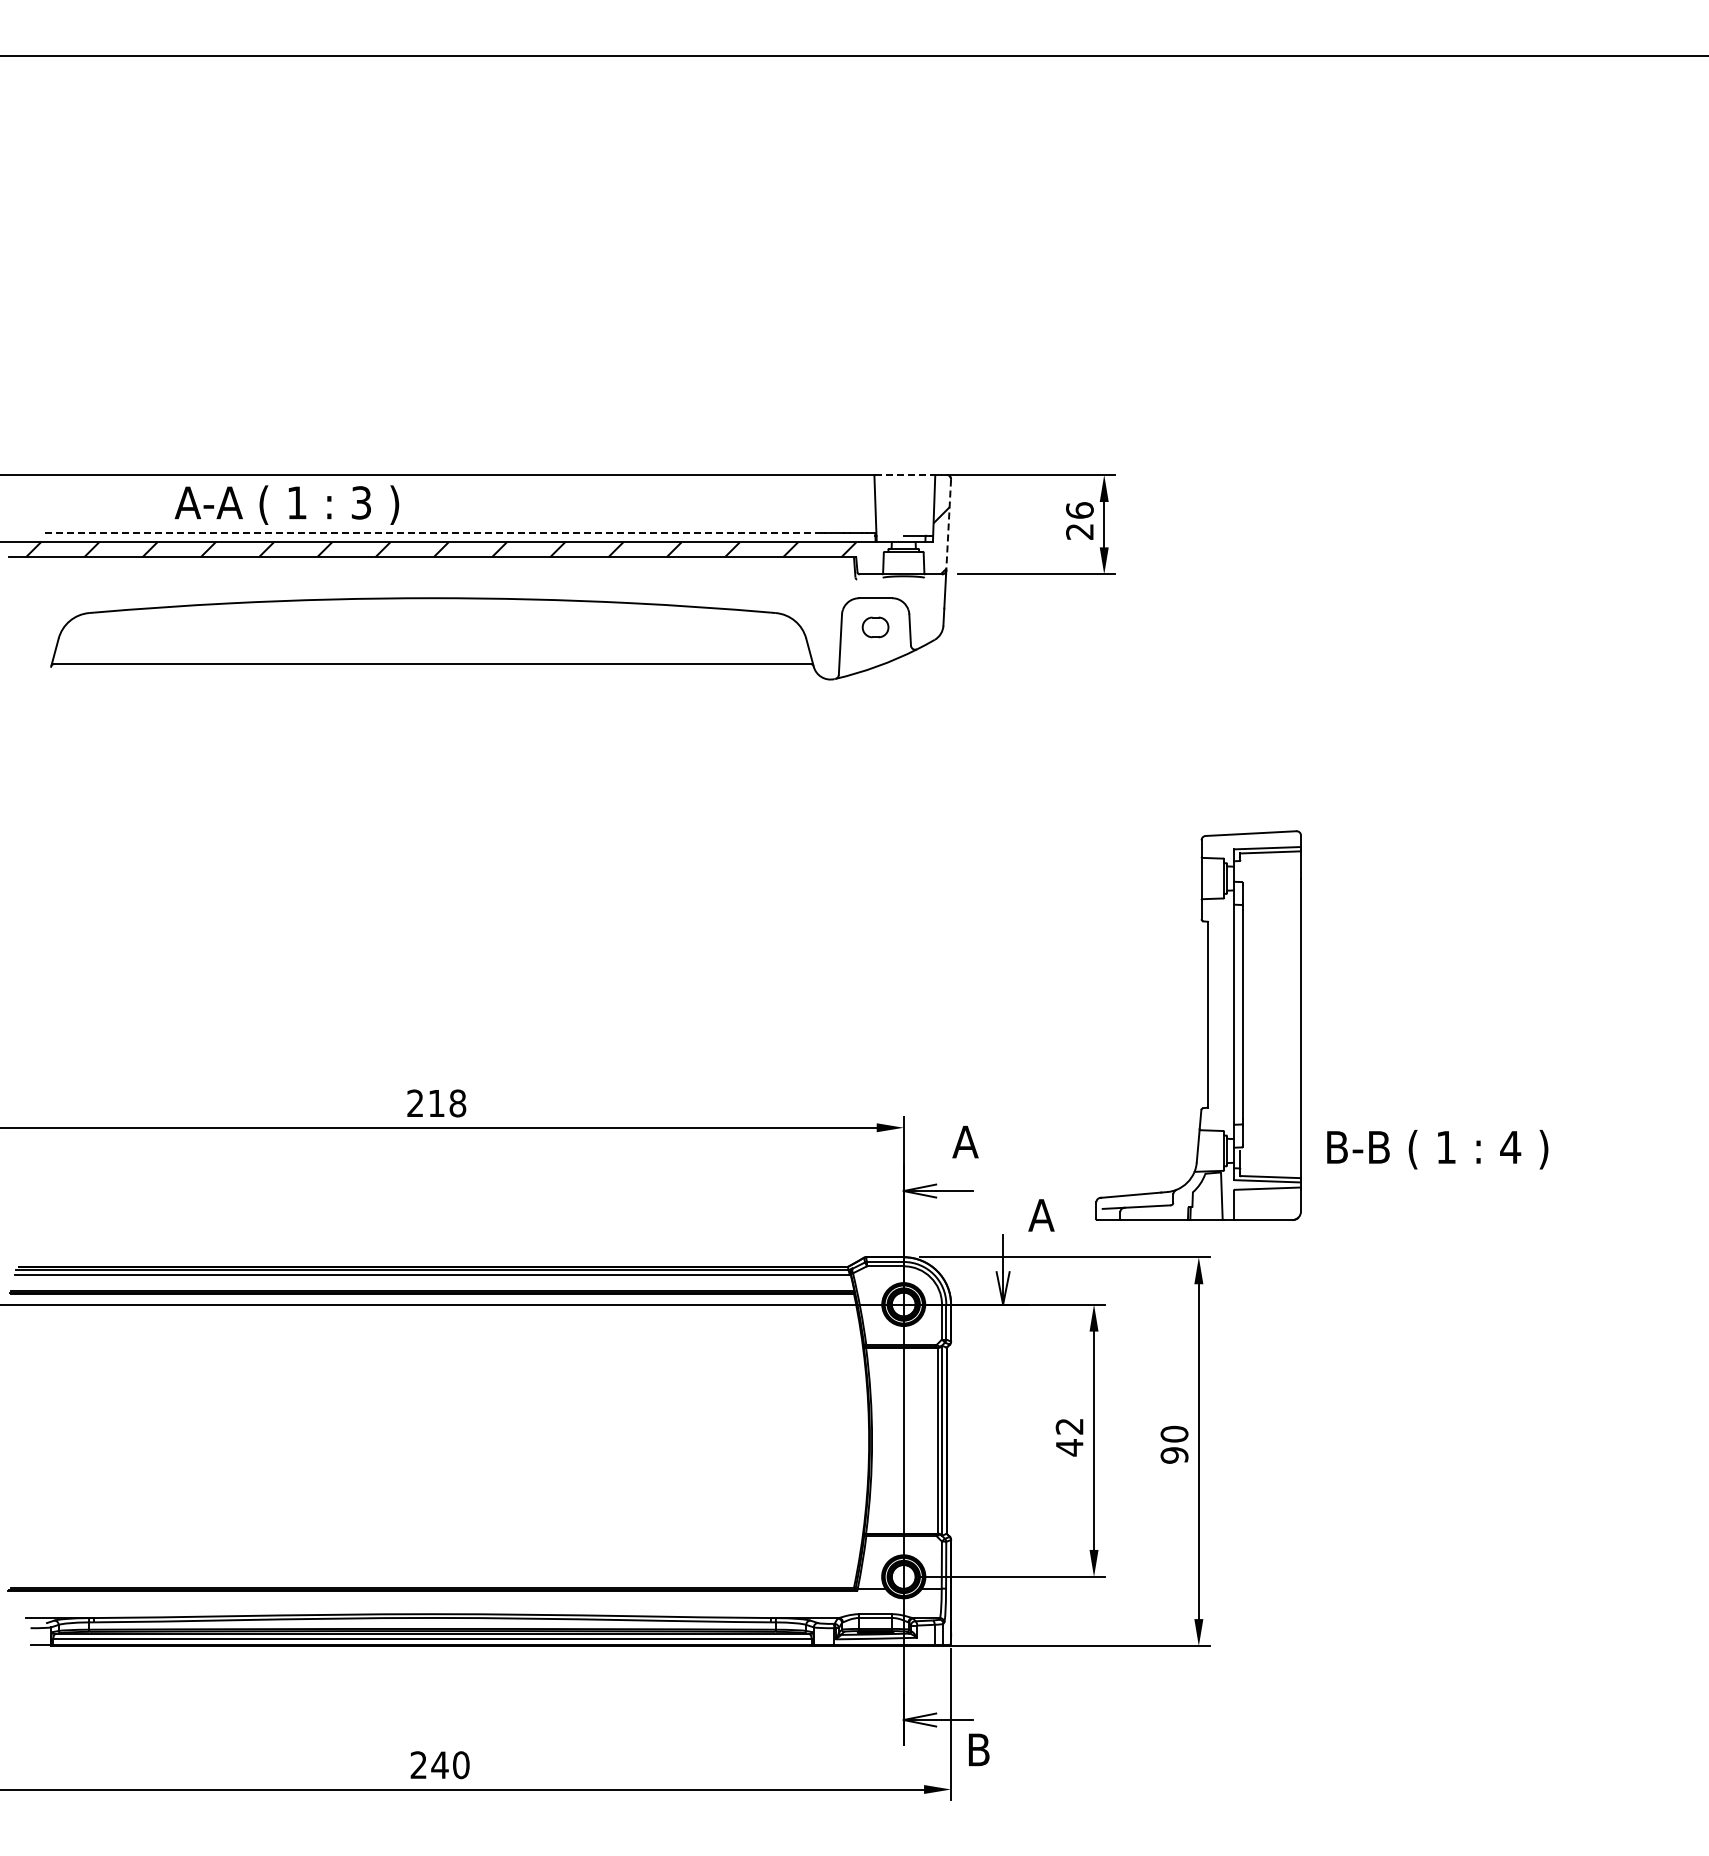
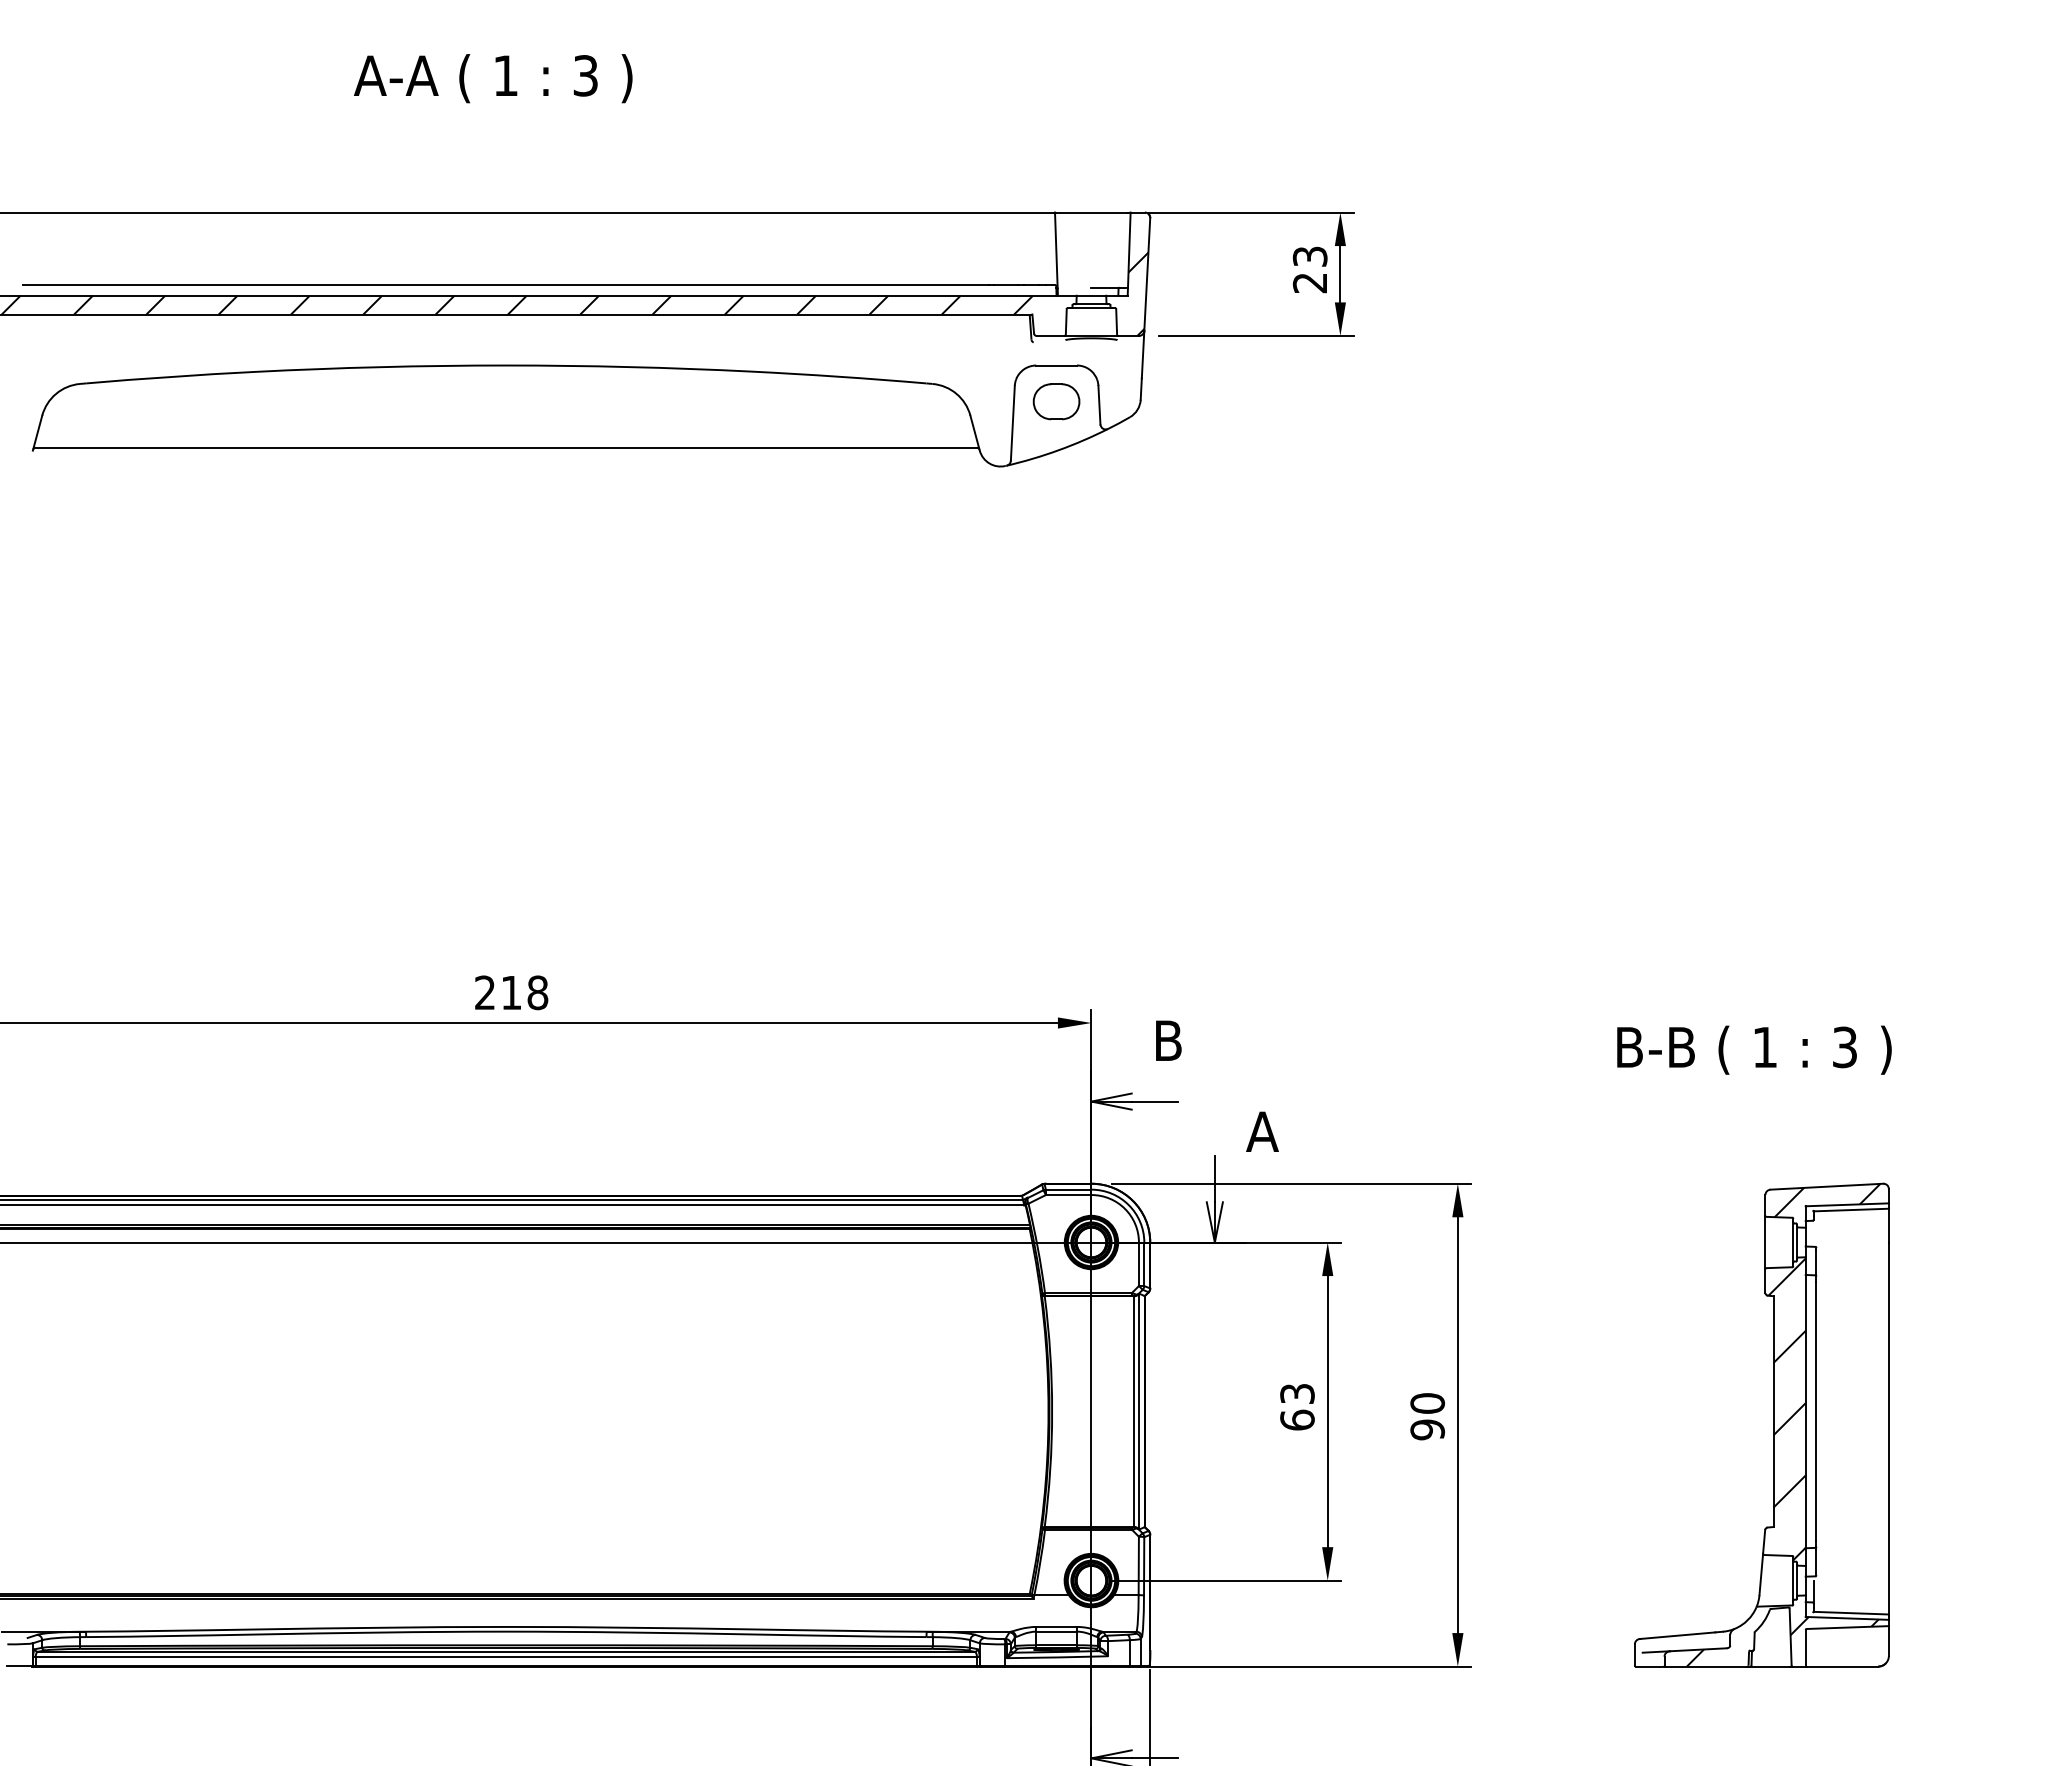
line: (904, 474) -> (1092, 211), dashed -> solid
text: (286, 504) -> (492, 77), moved
text: (1079, 510) -> (1309, 256), 26 -> 23
line: (948, 525) -> (1147, 275), dashed -> solid
line: (431, 533) -> (505, 285), dashed -> solid
part: (875, 627) -> (1056, 401), size x1.43
part: (1207, 1025) -> (1772, 1424), moved
text: (965, 1141) -> (1168, 1040), A -> B
text: (1510, 1147) -> (1844, 1047), 4 -> 3
text: (1069, 1437) -> (1297, 1407), 42 -> 63

